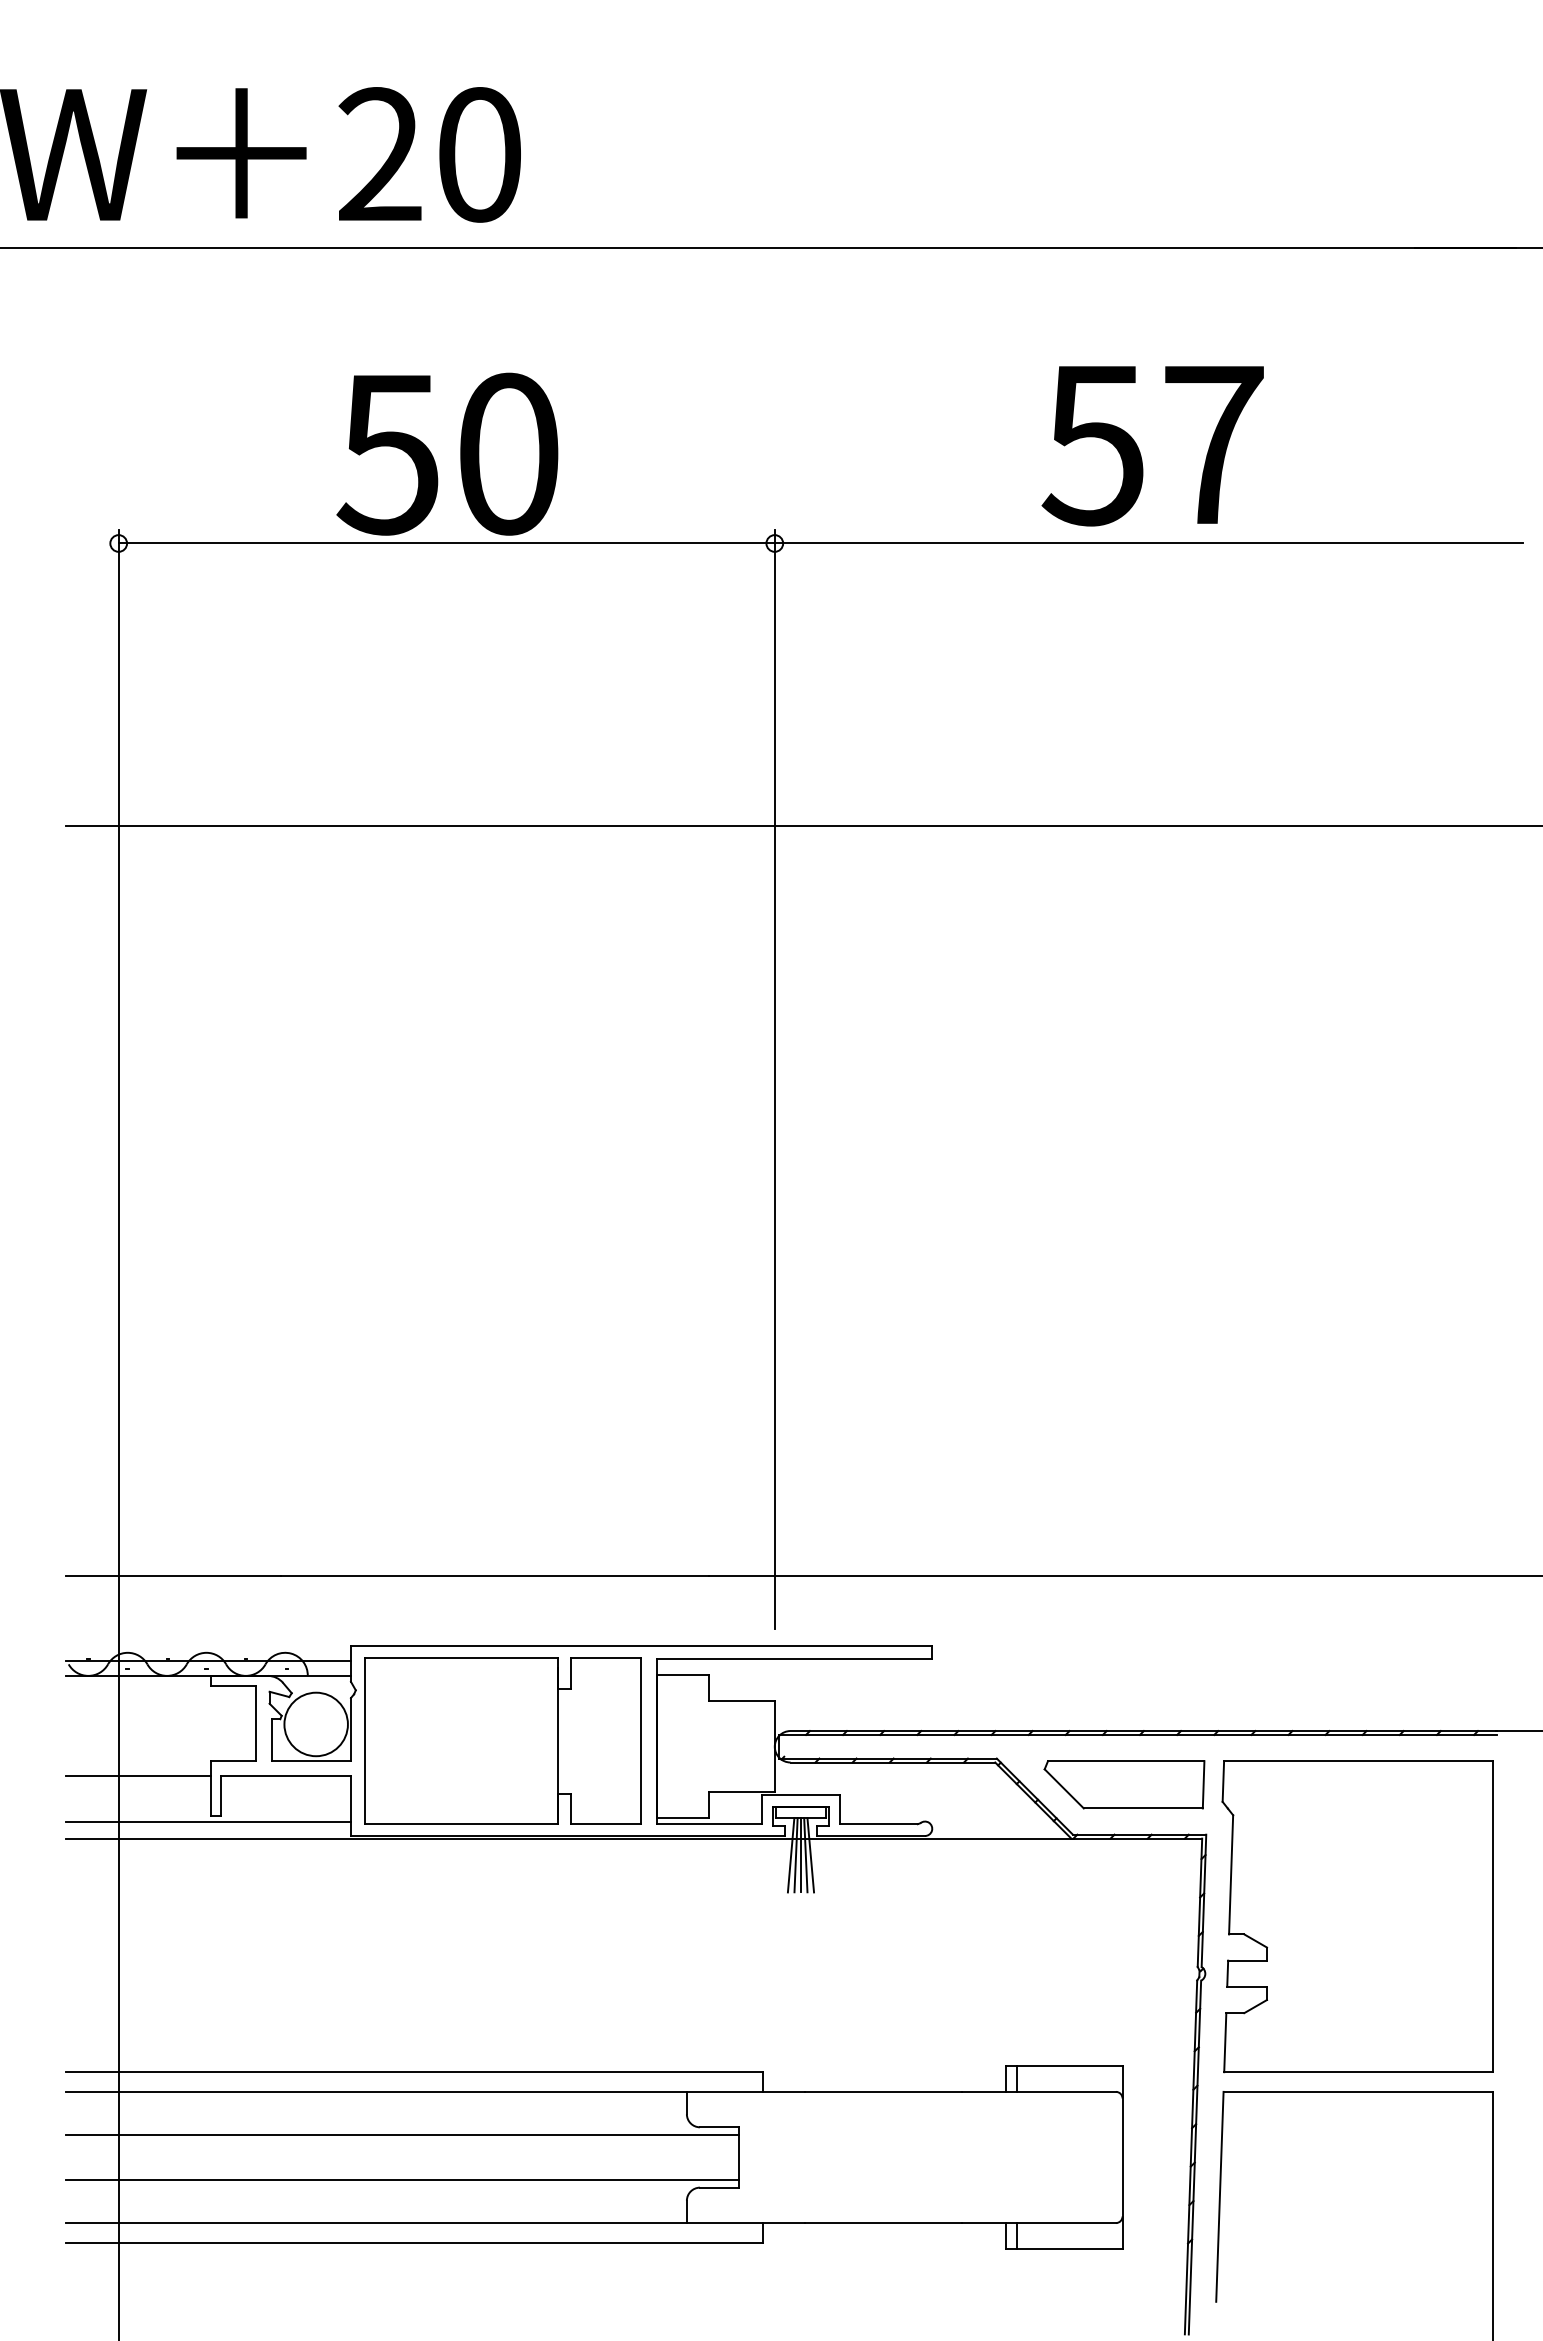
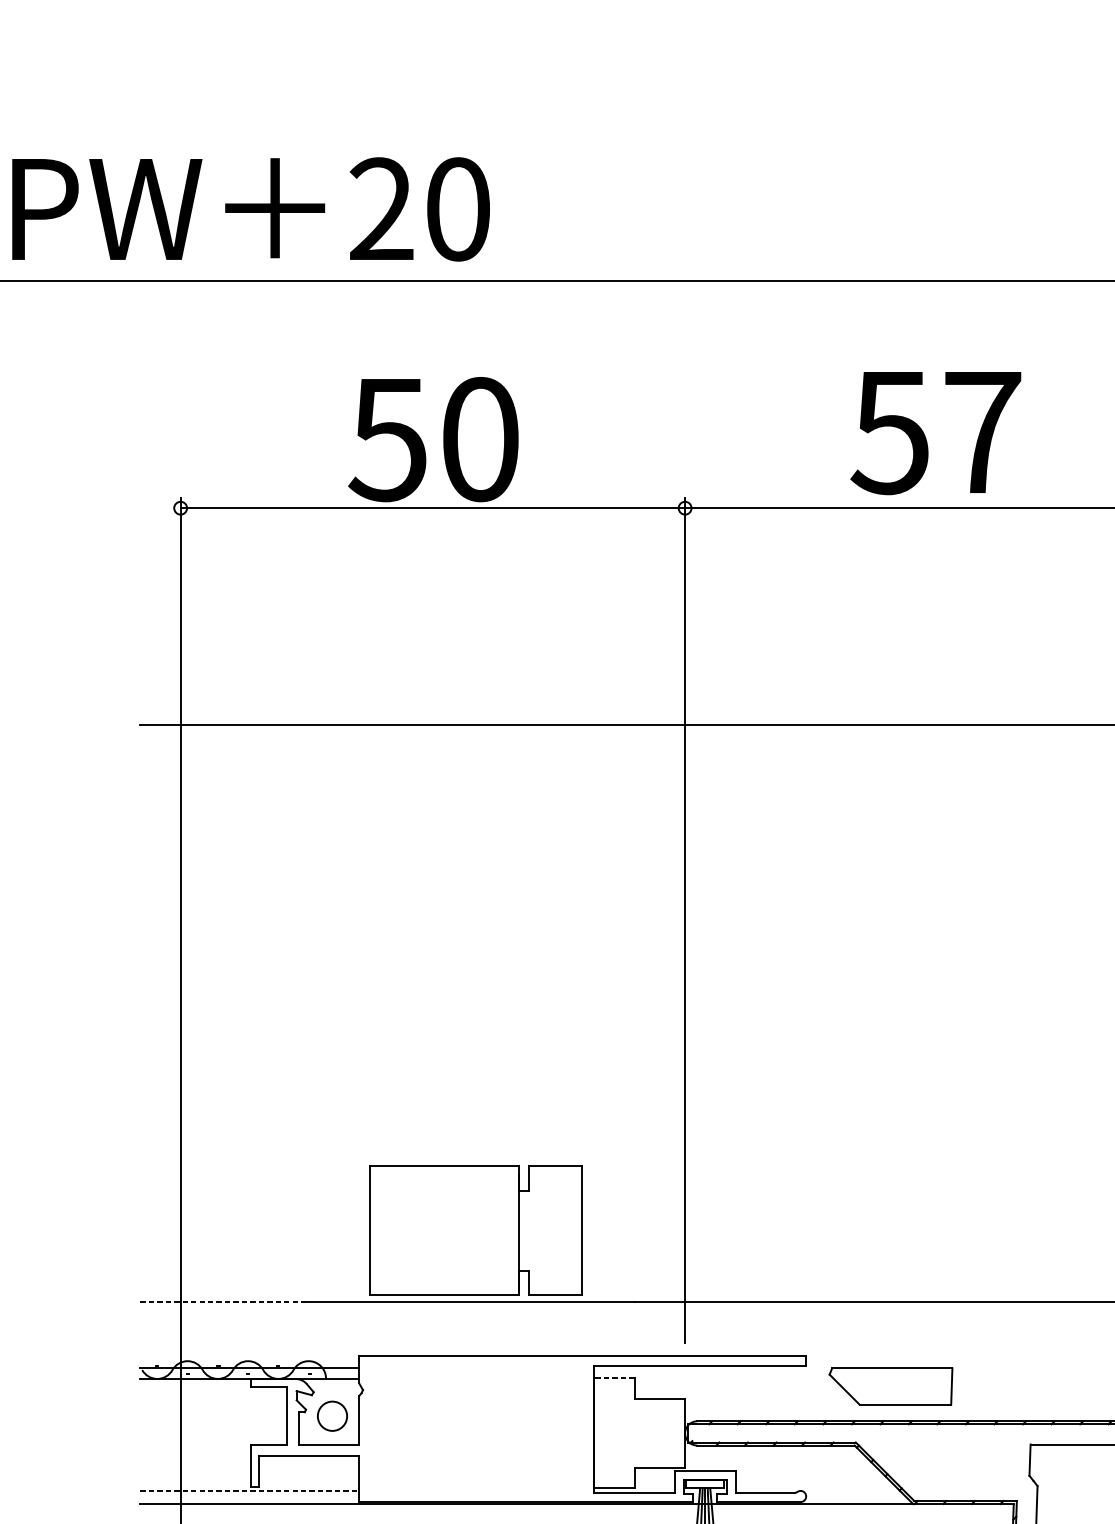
text: (1152, 446) -> (935, 433), moved
line: (173, 1575) -> (222, 1301), solid -> dashed
line: (682, 1675) -> (614, 1378), solid -> dashed
circle: (315, 1724) -> (331, 1416), size x0.6
part: (502, 1740) -> (475, 1230), moved
line: (138, 1775) -> (195, 1455), removed
part: (1124, 1784) -> (890, 1386), moved
line: (209, 1821) -> (250, 1490), solid -> dashed

